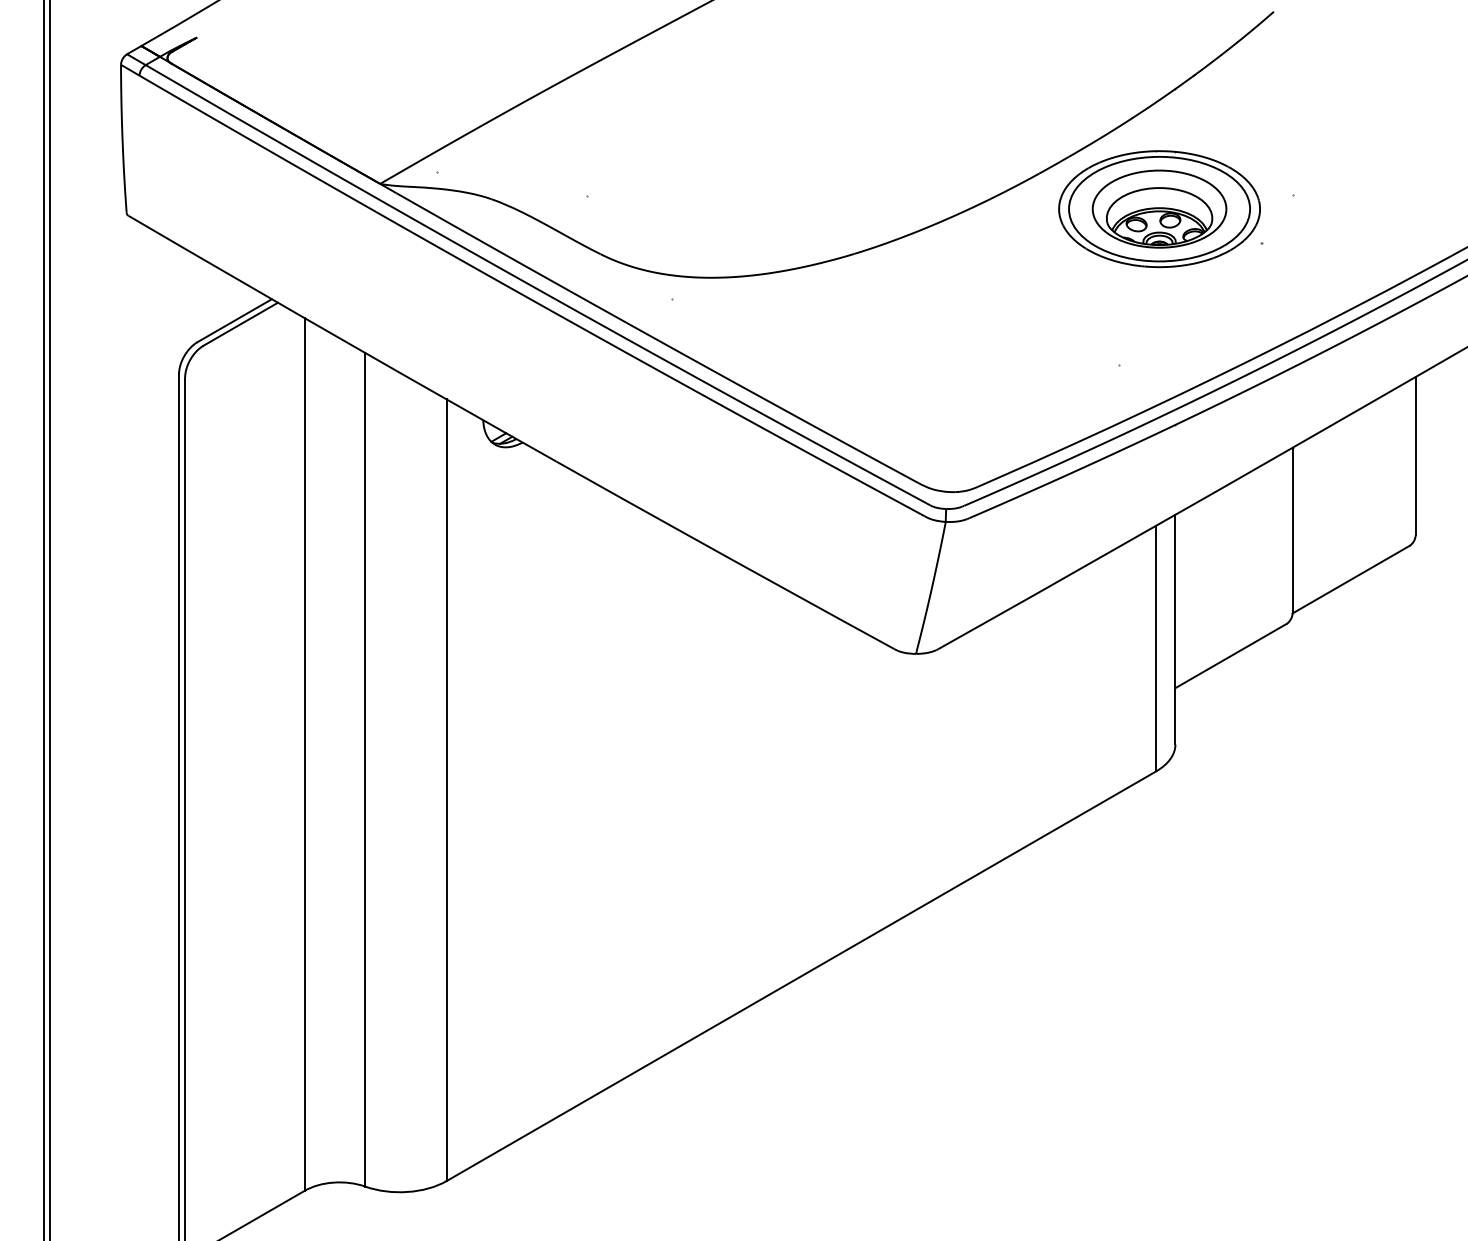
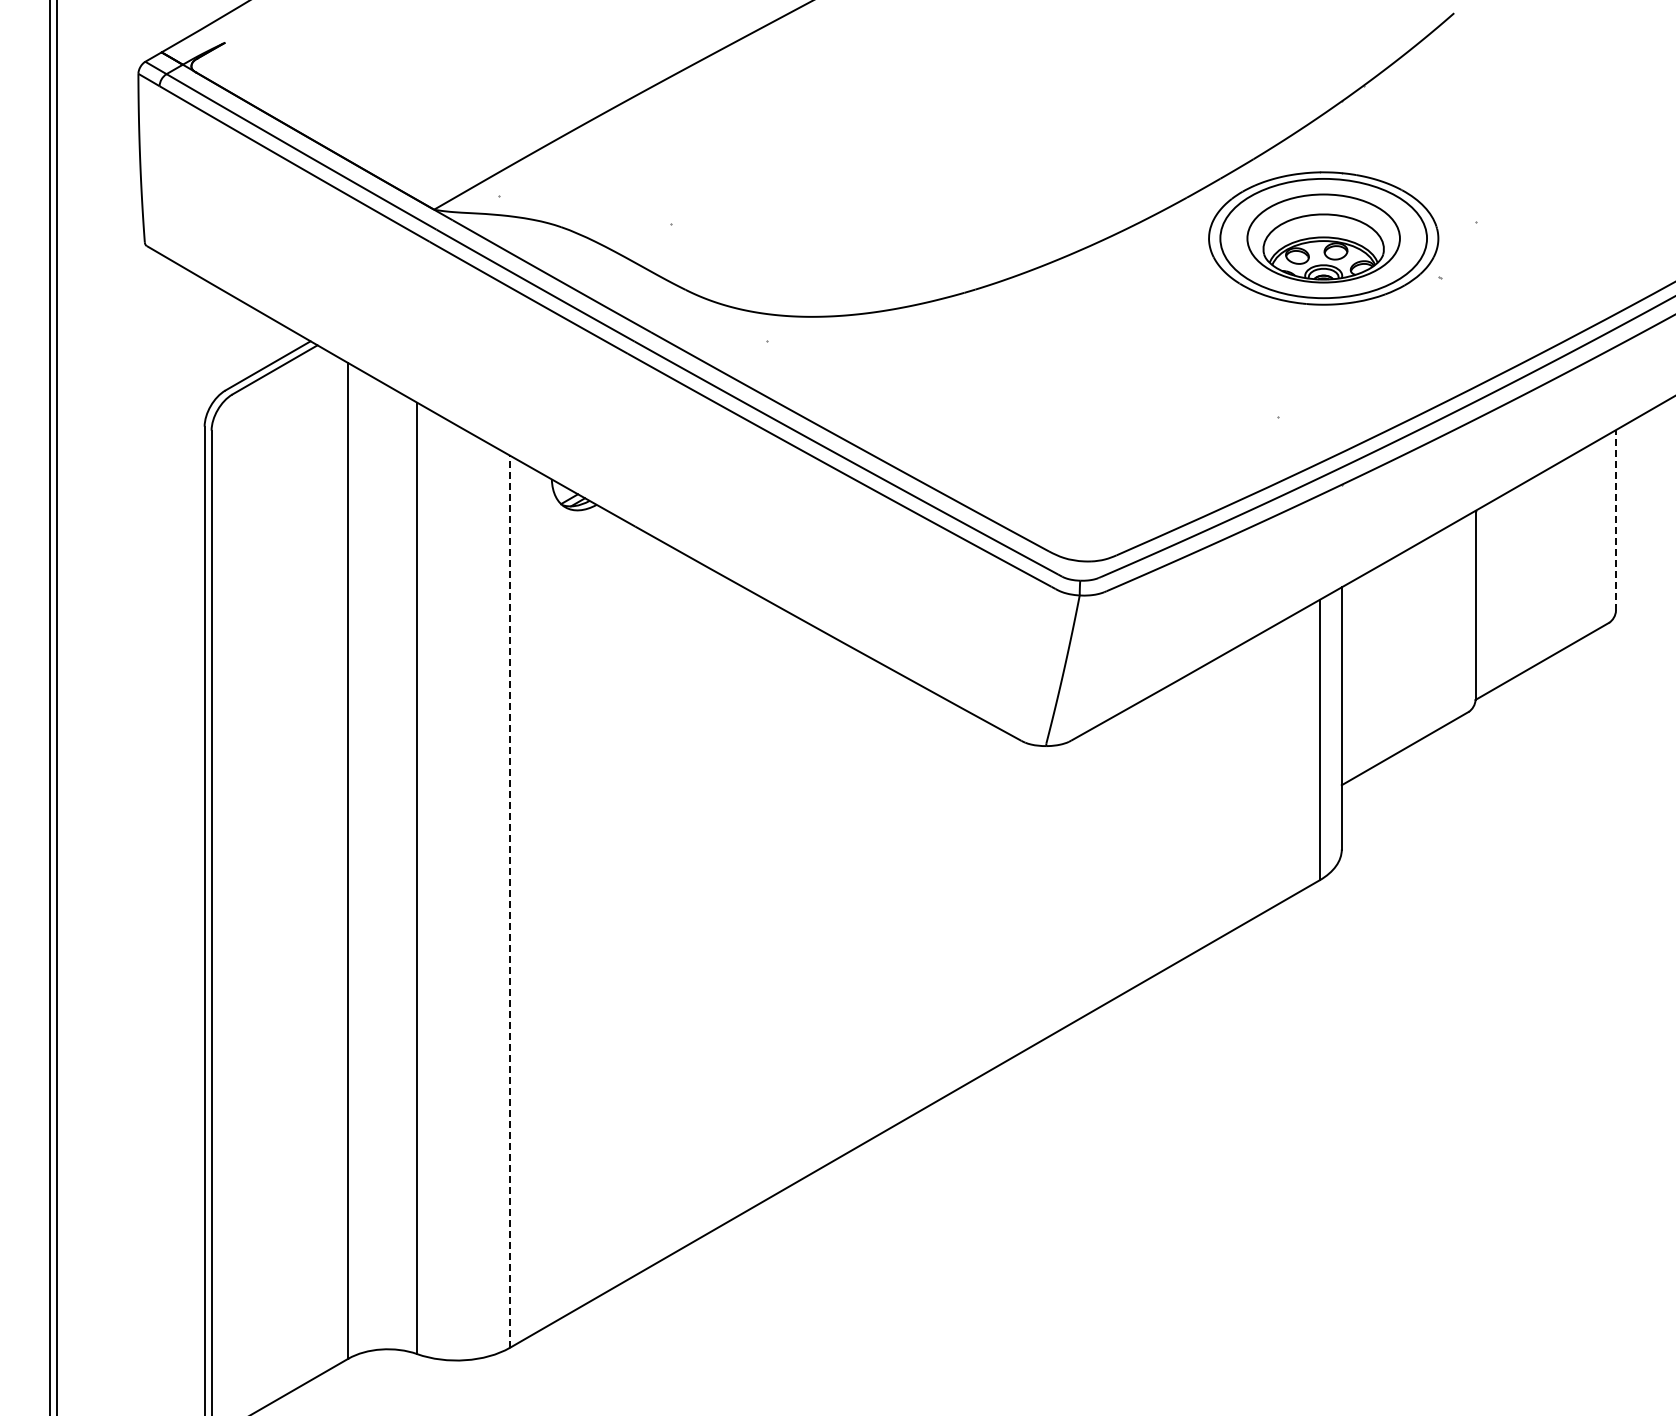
line: (1415, 455) -> (1615, 519), solid -> dashed
line: (447, 790) -> (510, 901), solid -> dashed

